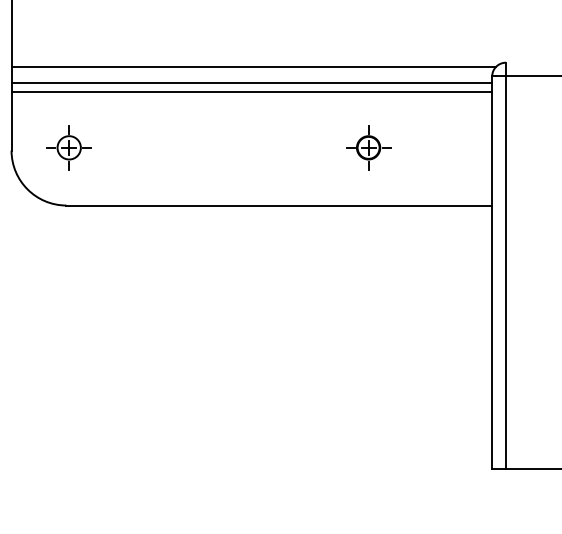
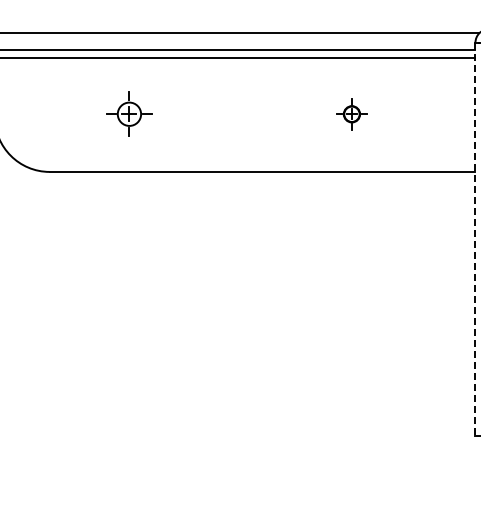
part: (68, 147) -> (128, 113), moved
part: (368, 147) -> (351, 113), size x0.7
line: (492, 273) -> (475, 239), solid -> dashed

